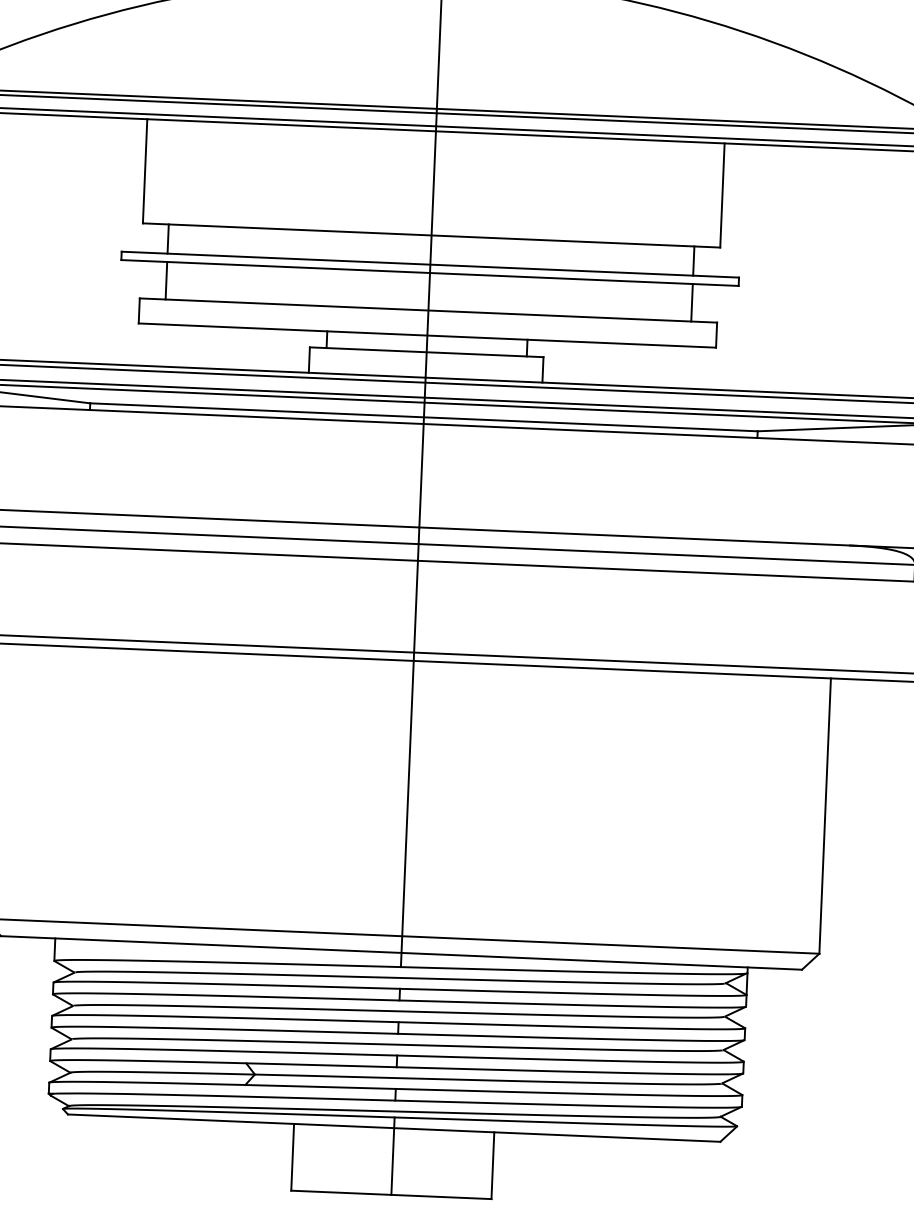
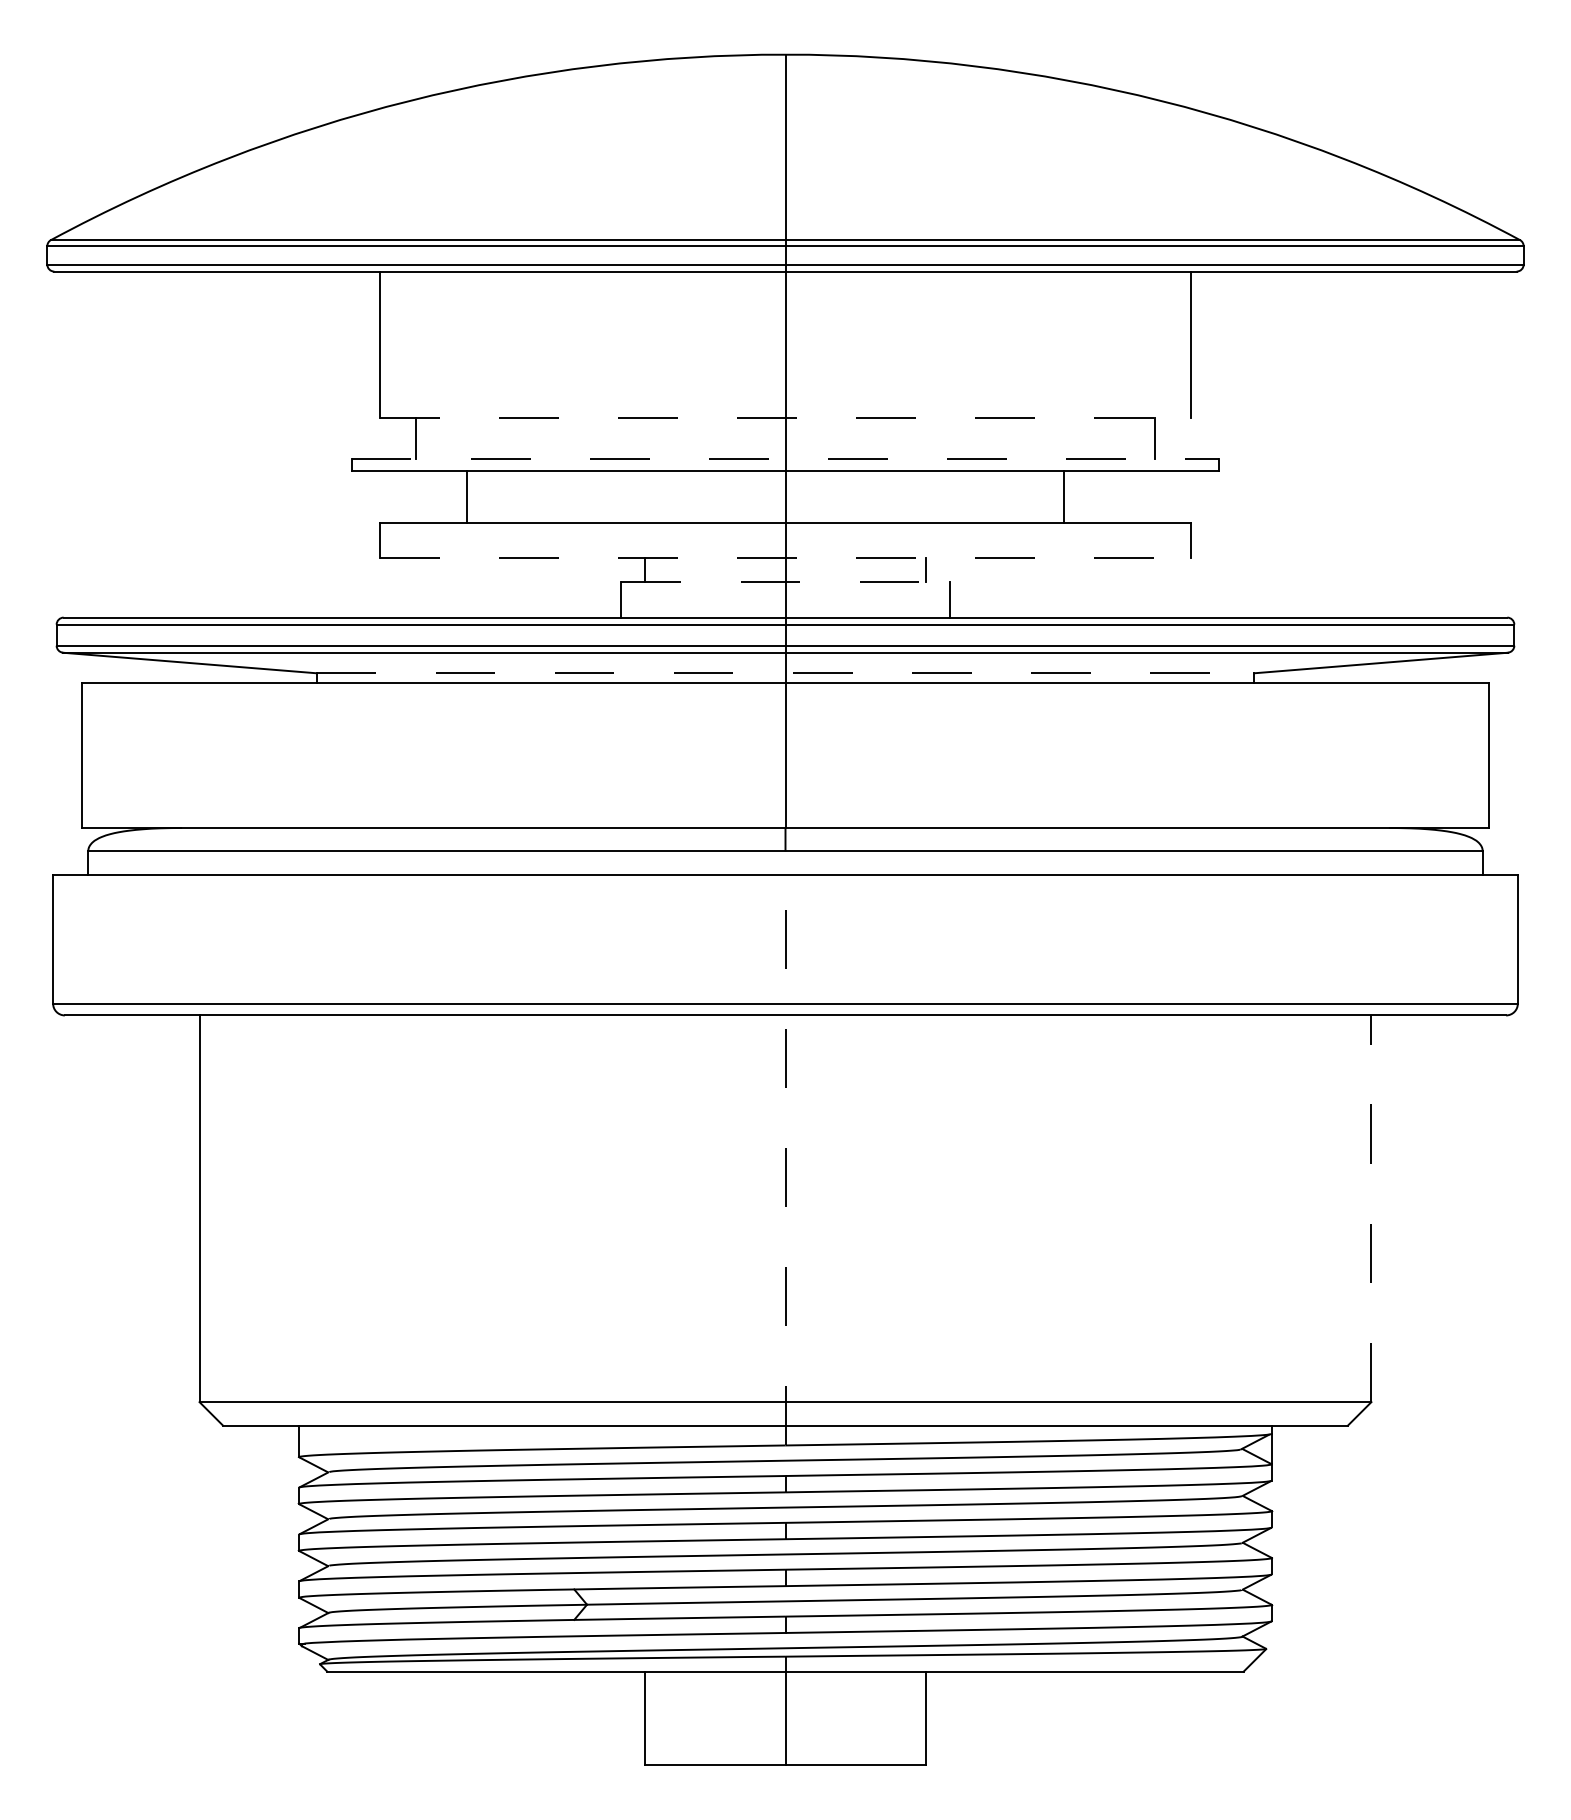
line: (431, 235) -> (785, 417), solid -> dashed
line: (430, 264) -> (785, 458), solid -> dashed
line: (166, 280) -> (467, 496), moved
line: (691, 302) -> (1063, 496), moved
line: (427, 335) -> (785, 558), solid -> dashed
line: (426, 351) -> (785, 581), solid -> dashed
line: (423, 417) -> (785, 673), solid -> dashed
line: (409, 754) -> (785, 1147), solid -> dashed
line: (825, 815) -> (1371, 1208), solid -> dashed

